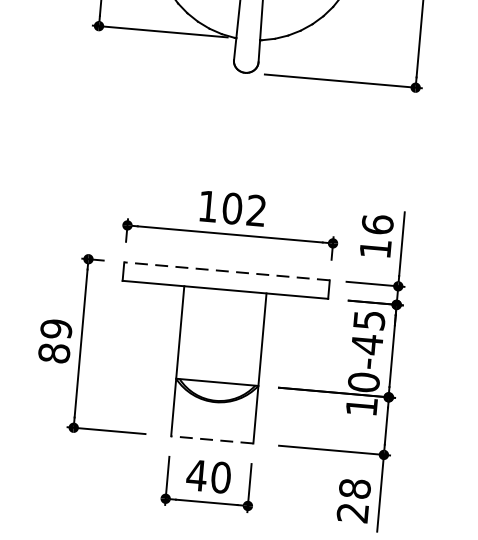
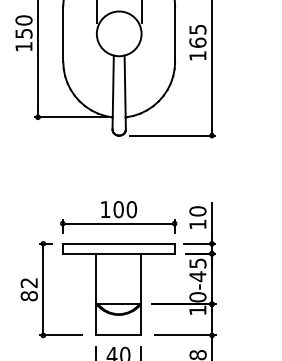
text: (255, 210) -> (131, 209), 102 -> 100
text: (376, 224) -> (197, 211), 16 -> 10
line: (226, 270) -> (118, 243), dashed -> solid
text: (54, 329) -> (28, 283), 89 -> 82
line: (211, 439) -> (118, 335), dashed -> solid

